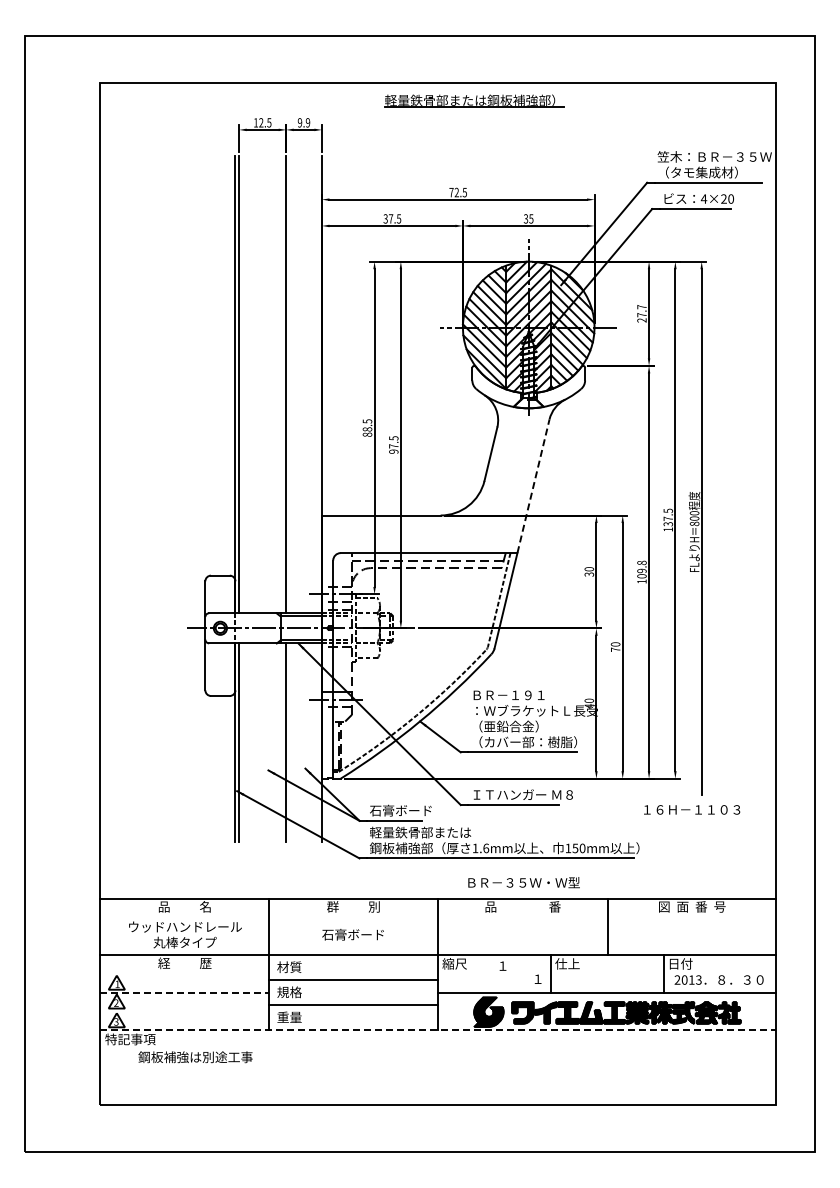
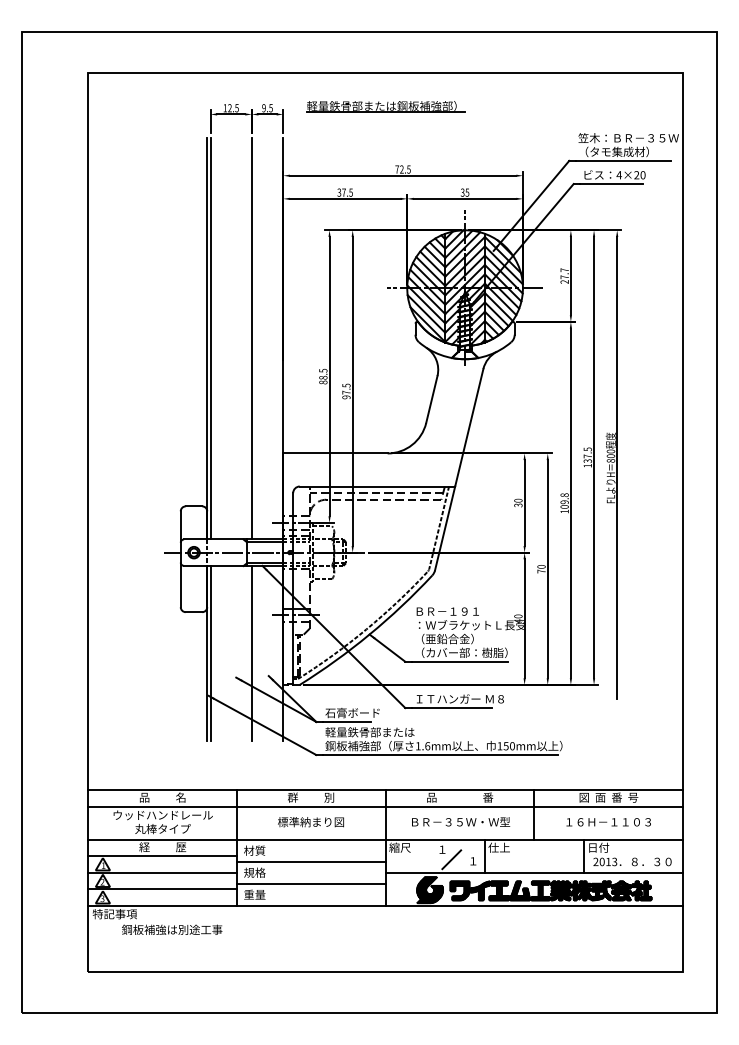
part: (474, 100) -> (385, 106), moved
text: (307, 122) -> (270, 107), 9.9 -> 9.5
line: (533, 486) -> (469, 427), dashed -> solid
text: (692, 809) -> (609, 821), moved
text: (523, 882) -> (460, 821), moved
line: (438, 917) -> (385, 806), added
text: (353, 934) -> (311, 821), 石膏ボード -> 標準納まり図
line: (184, 973) -> (162, 856), added
line: (513, 977) -> (451, 859), added
line: (185, 992) -> (163, 872), dashed -> solid
line: (184, 1011) -> (162, 889), added
line: (438, 1030) -> (385, 906), dashed -> solid

